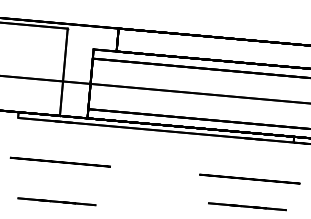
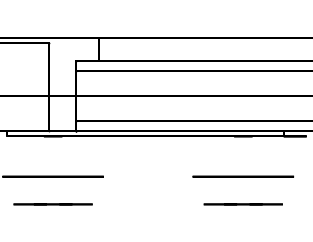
line: (56, 201) -> (52, 204), moved

